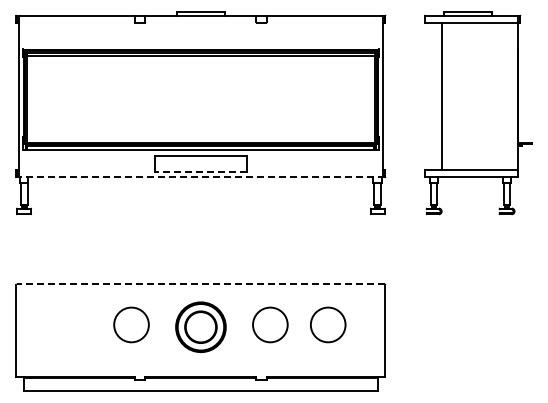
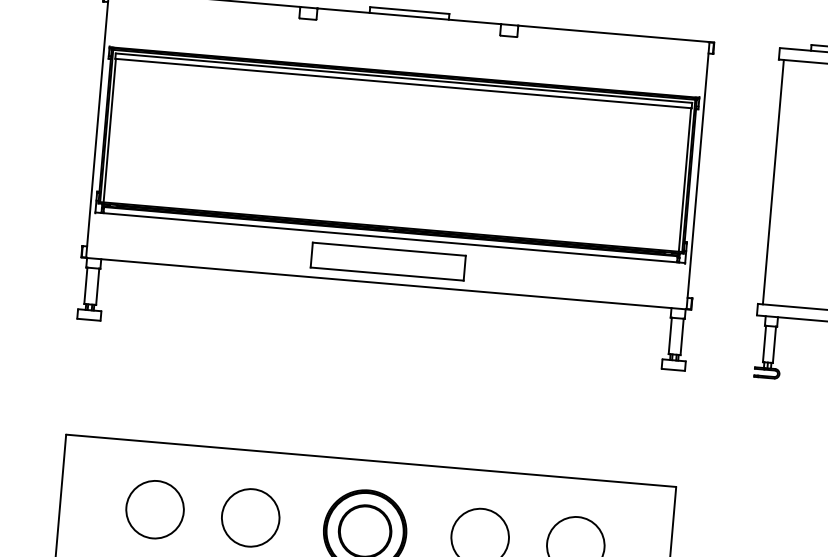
line: (442, 96) -> (773, 182), moved
line: (200, 171) -> (386, 274), dashed -> solid
line: (200, 177) -> (385, 283), dashed -> solid
line: (200, 284) -> (370, 460), dashed -> solid
circle: (73, 324) -> (154, 508), added

